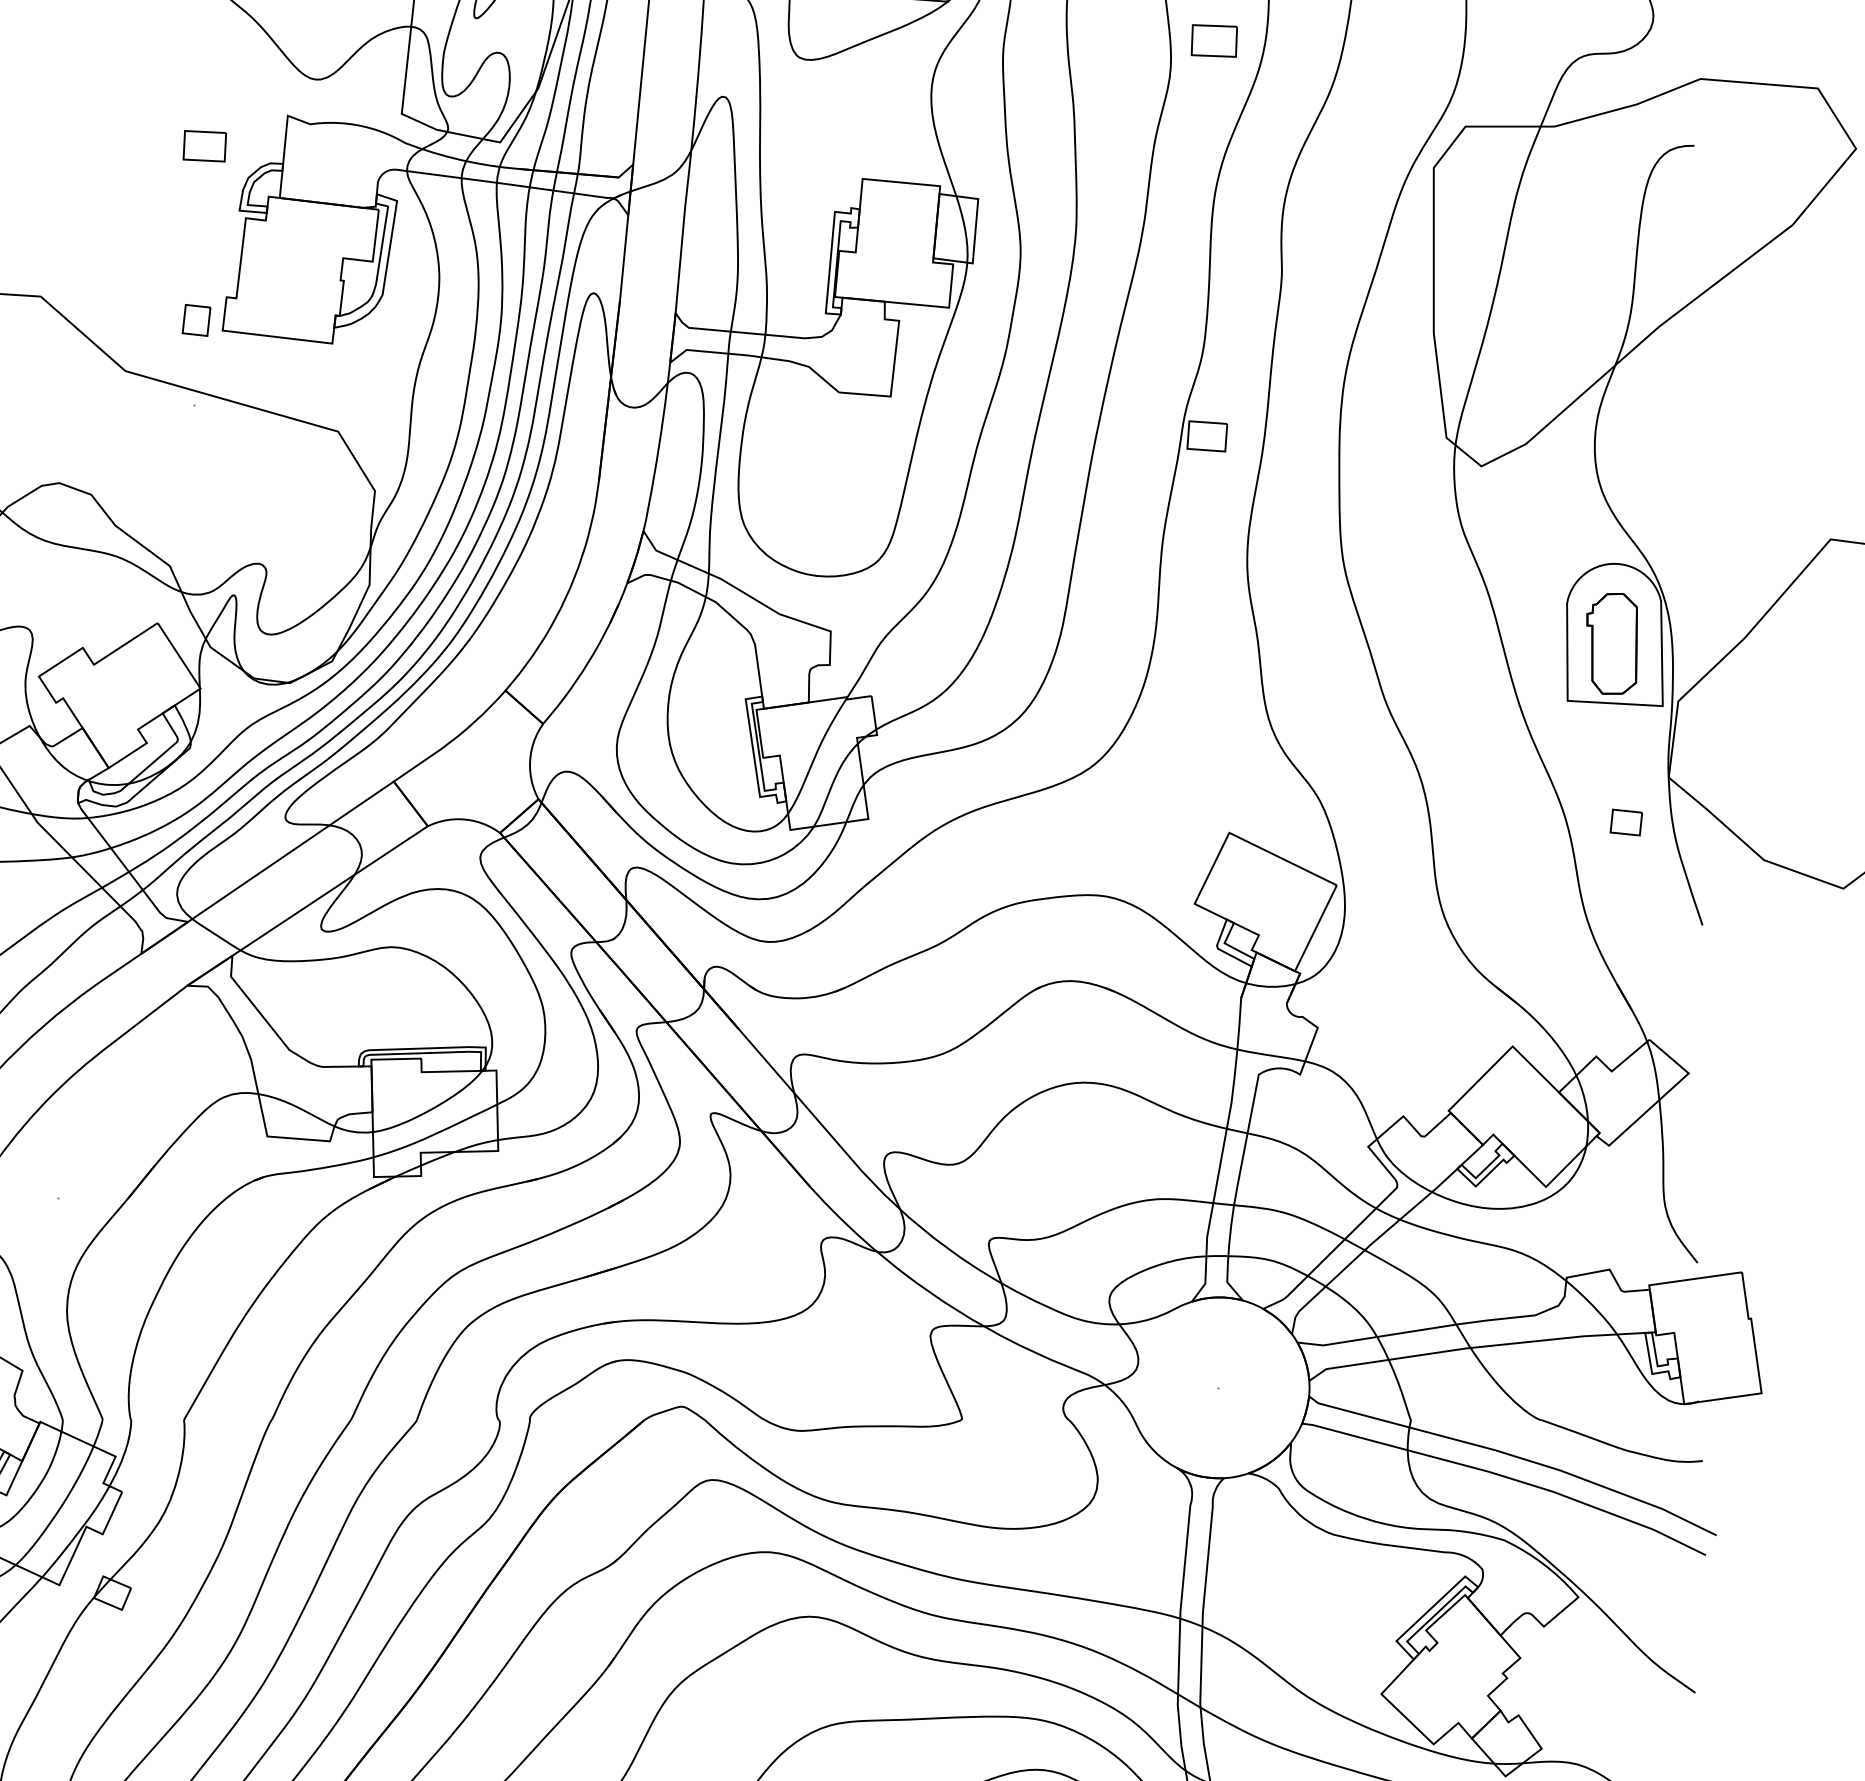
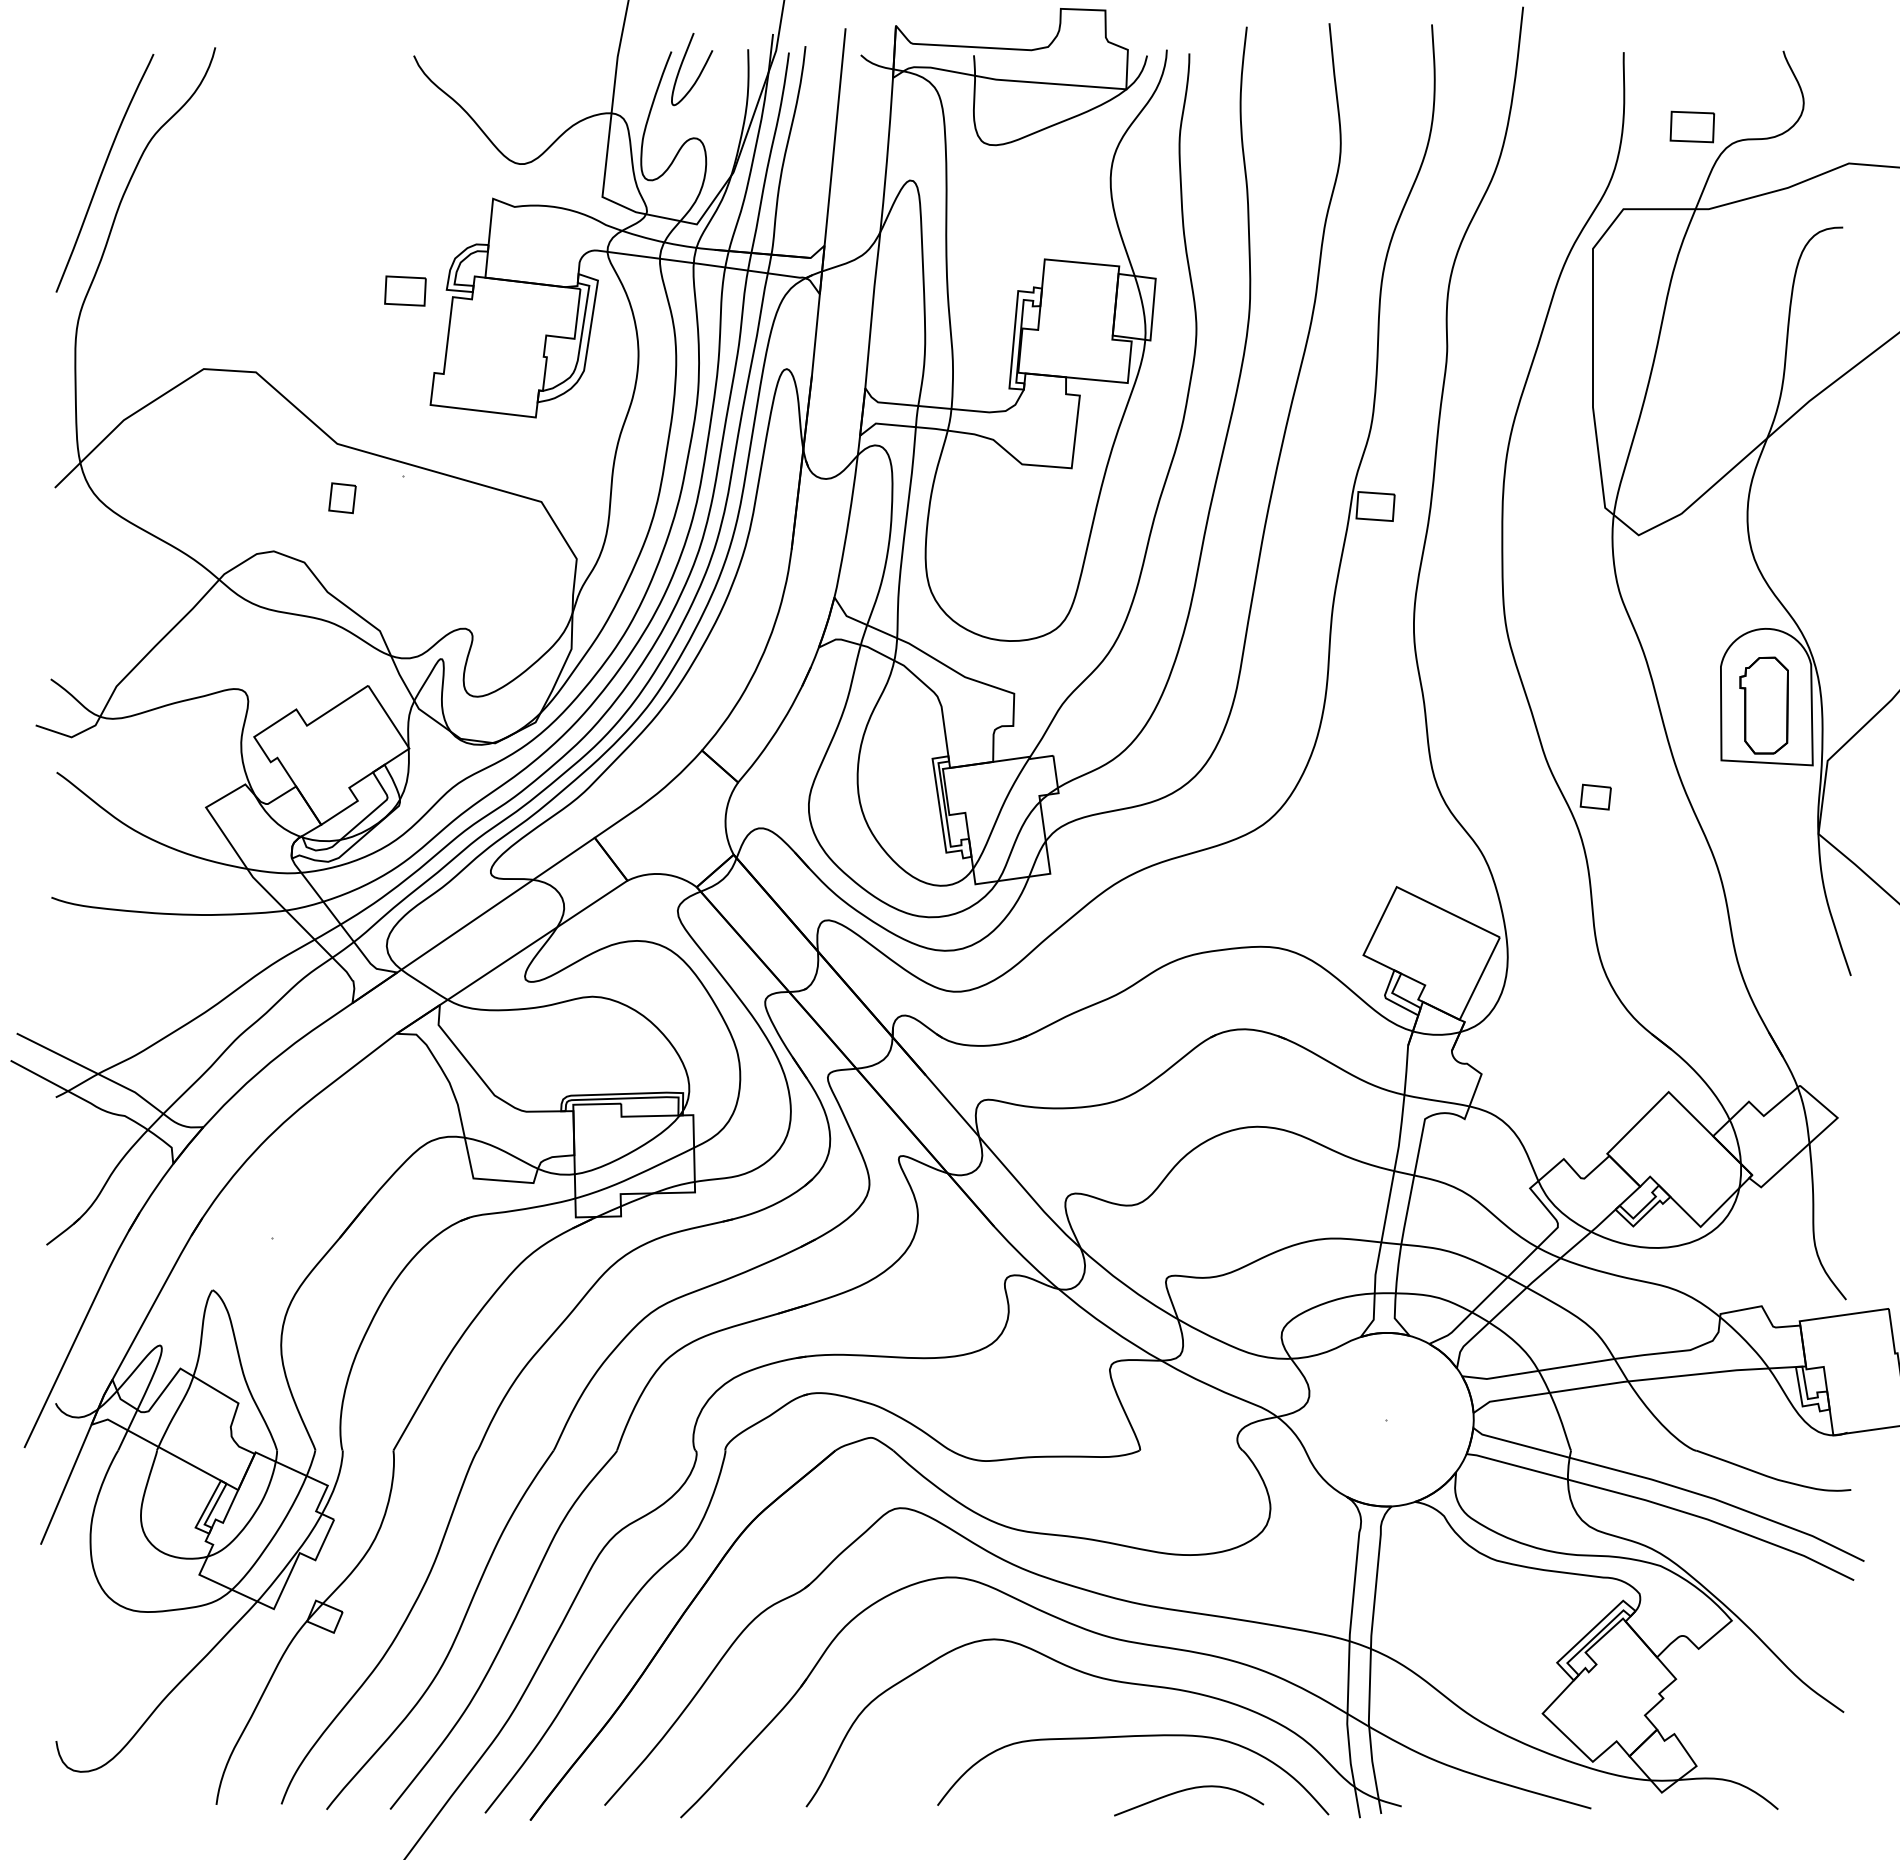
part: (1214, 40) -> (1692, 126), moved
part: (204, 145) -> (405, 290), moved
part: (196, 320) -> (342, 498), moved
part: (1626, 821) -> (1595, 796), moved

